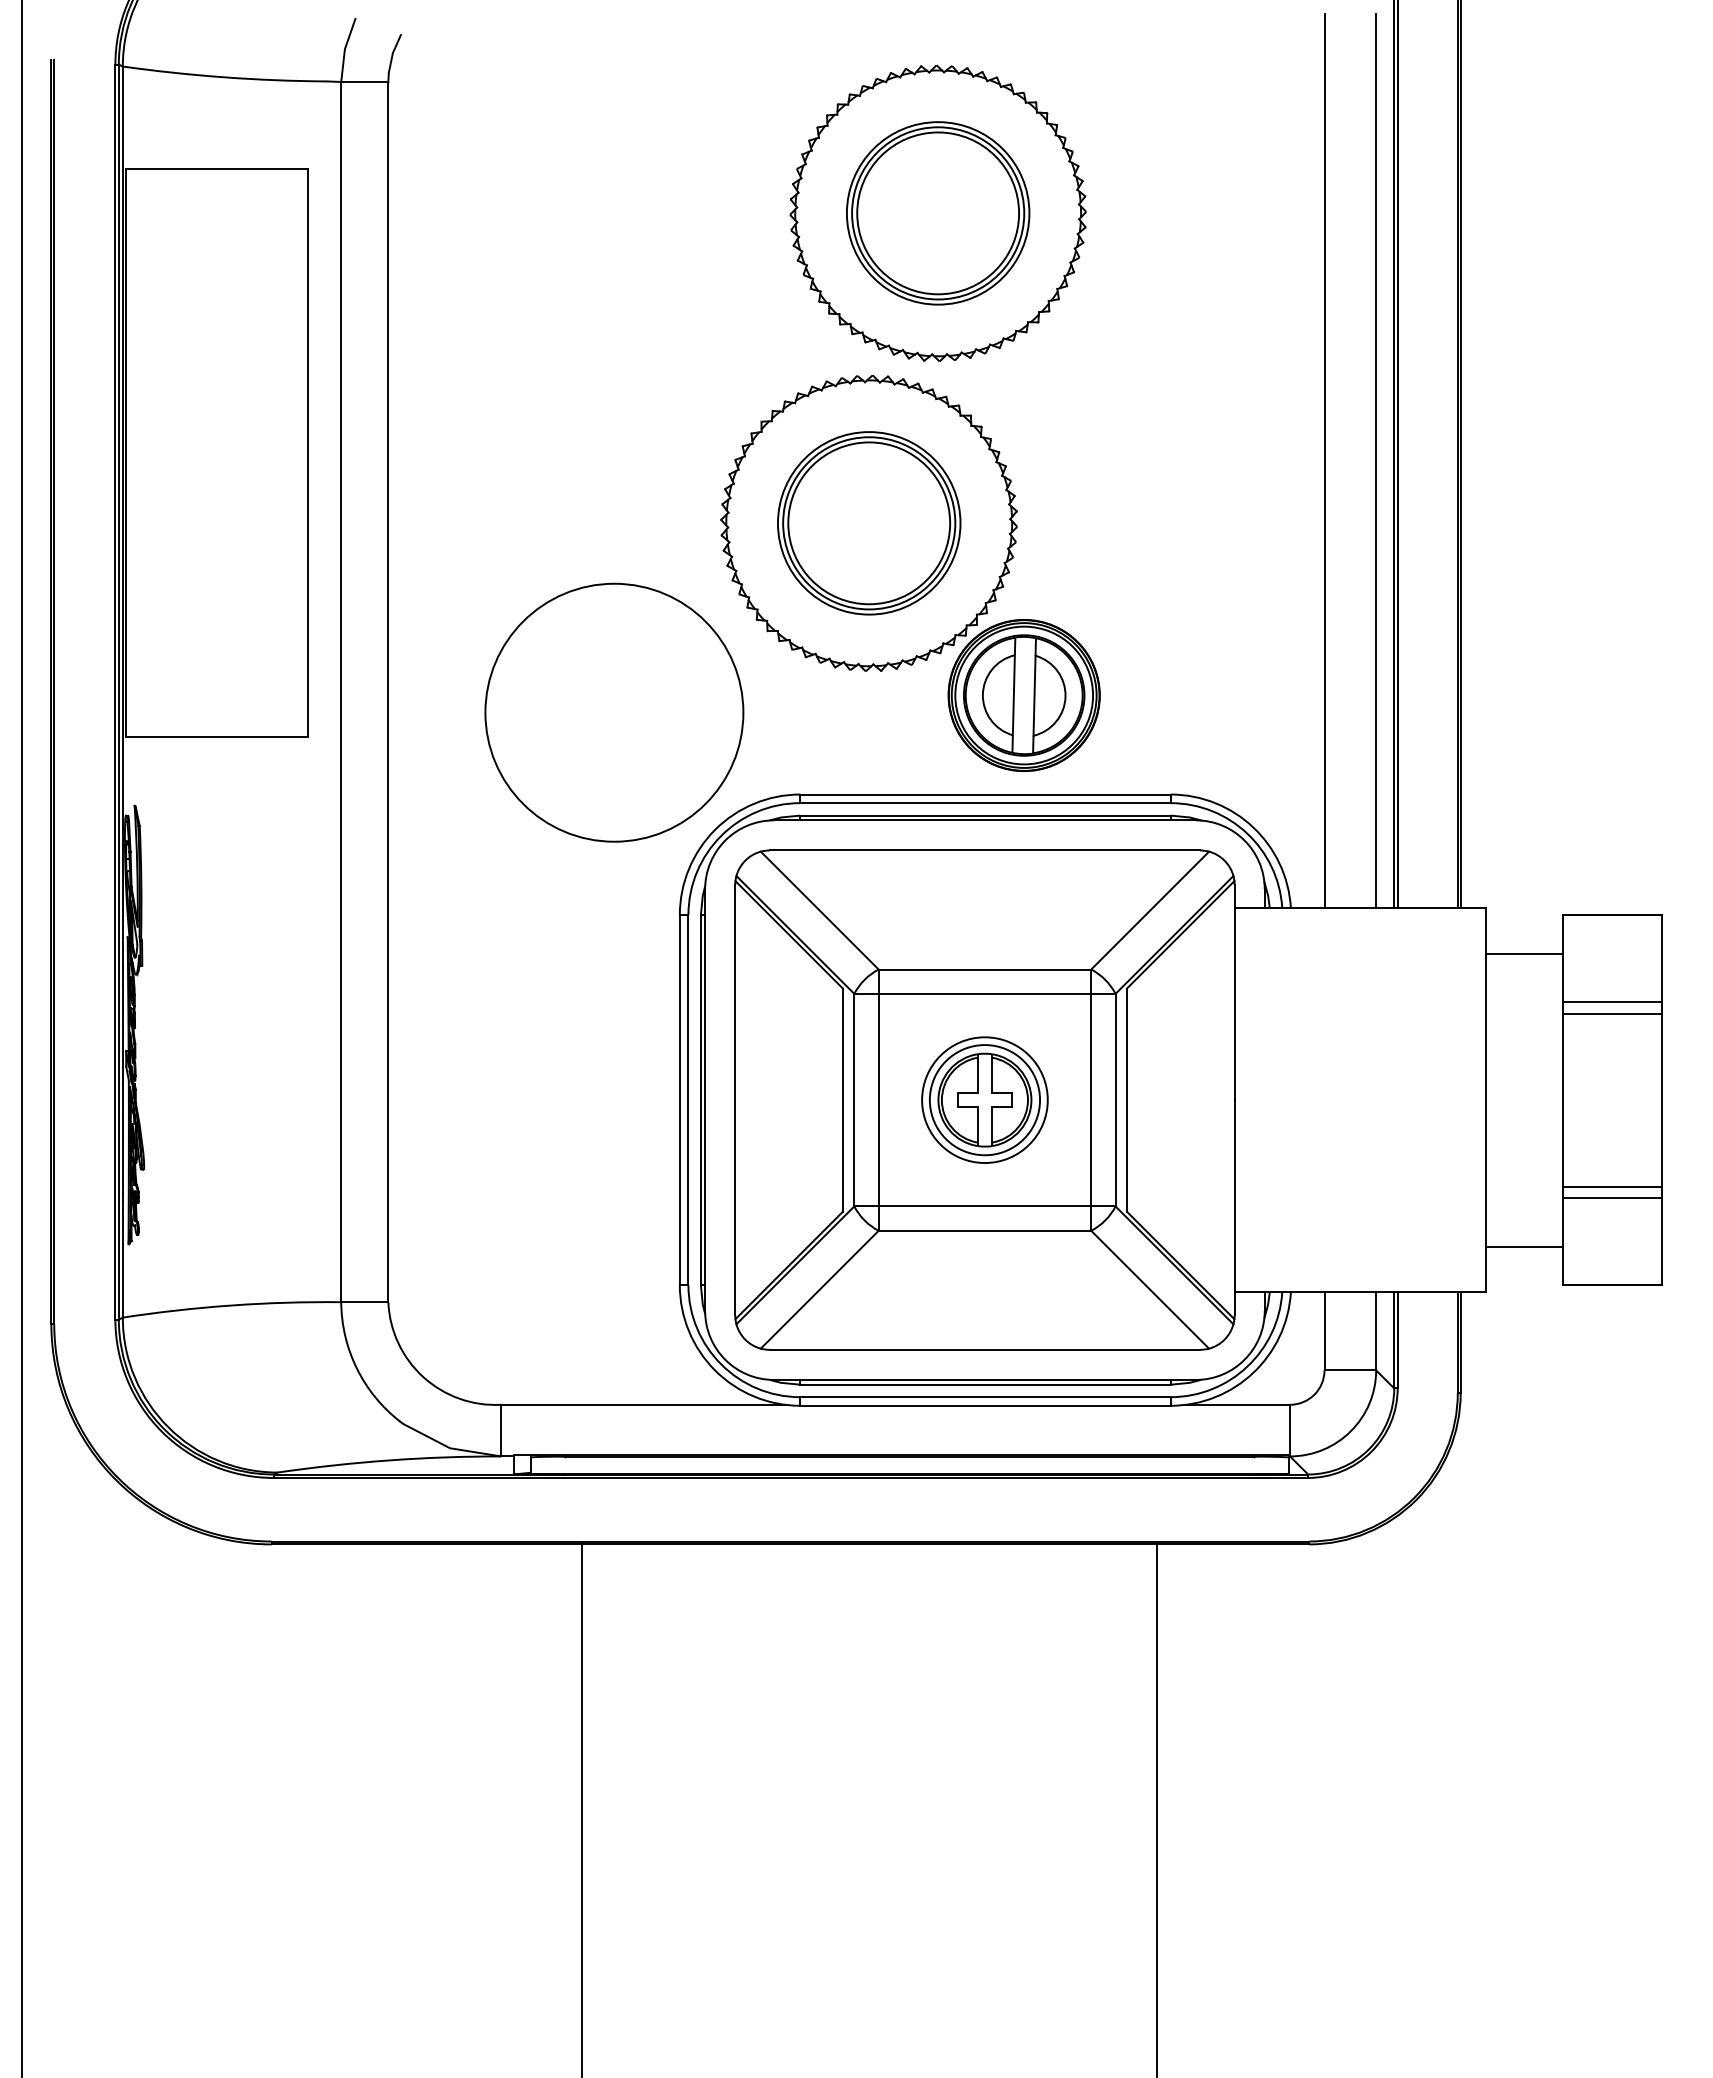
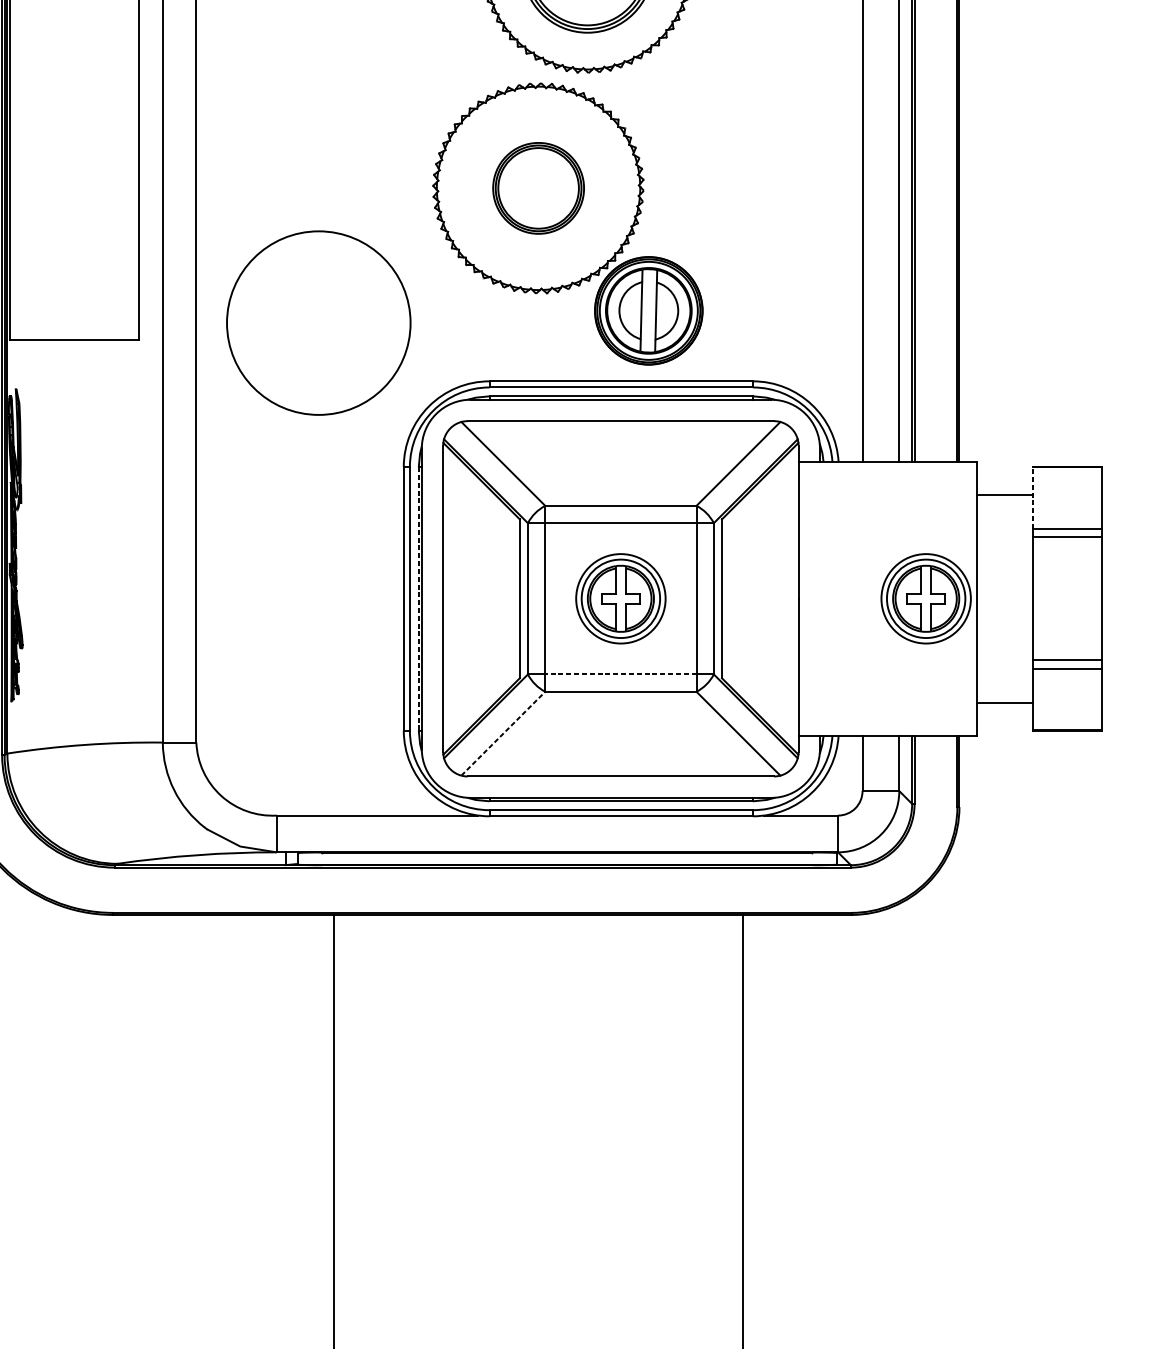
part: (869, 523) -> (538, 188), size x0.7
circle: (614, 712) -> (318, 322), moved
line: (1563, 958) -> (1032, 498), solid -> dashed
part: (1413, 1099) -> (925, 598), added
line: (700, 1100) -> (418, 599), solid -> dashed
line: (984, 1206) -> (620, 674), solid -> dashed
line: (820, 1289) -> (503, 733), solid -> dashed

